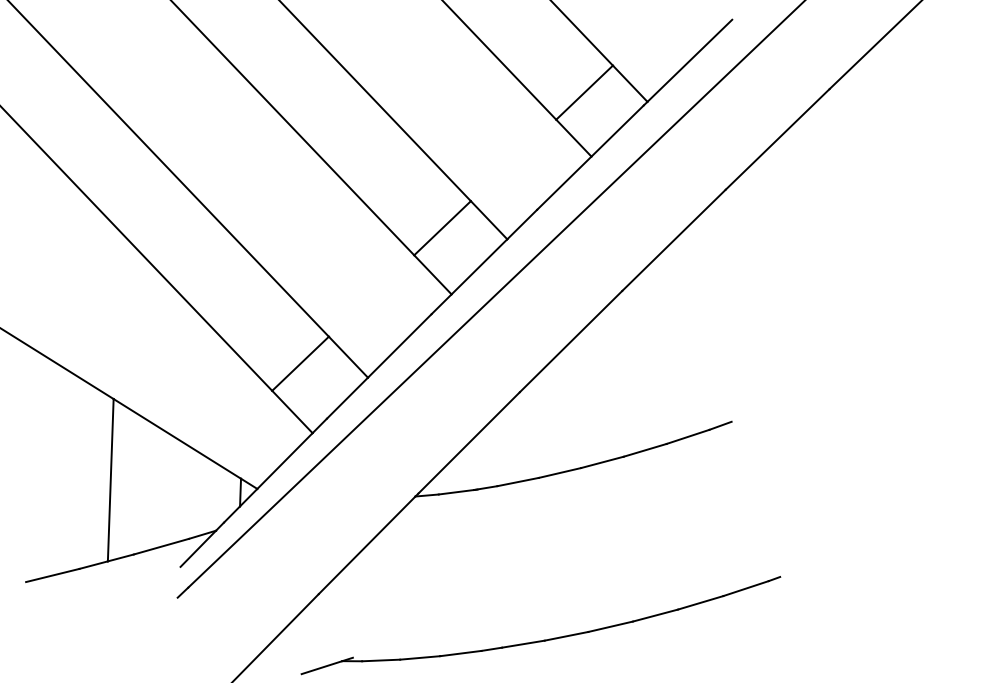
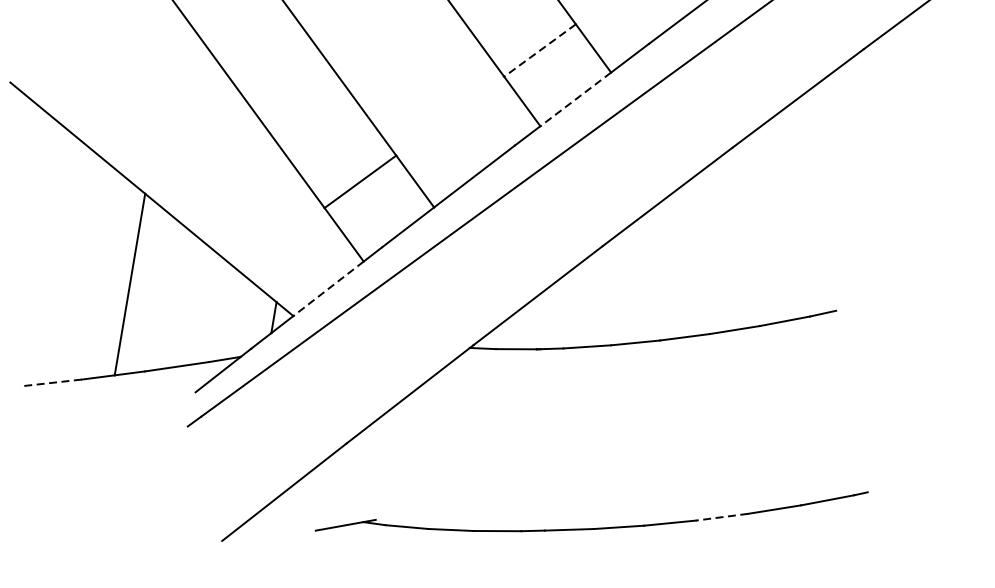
line: (442, 228) -> (539, 50), solid -> dashed
line: (479, 267) -> (575, 100), solid -> dashed
line: (284, 461) -> (327, 289), solid -> dashed
line: (52, 575) -> (50, 383), solid -> dashed
line: (655, 615) -> (721, 517), solid -> dashed

